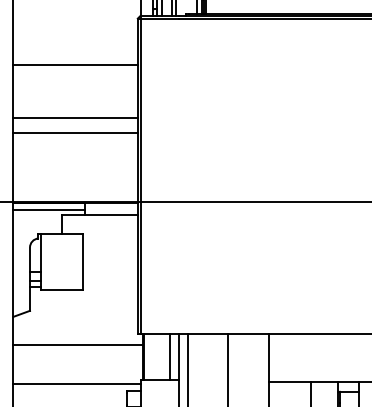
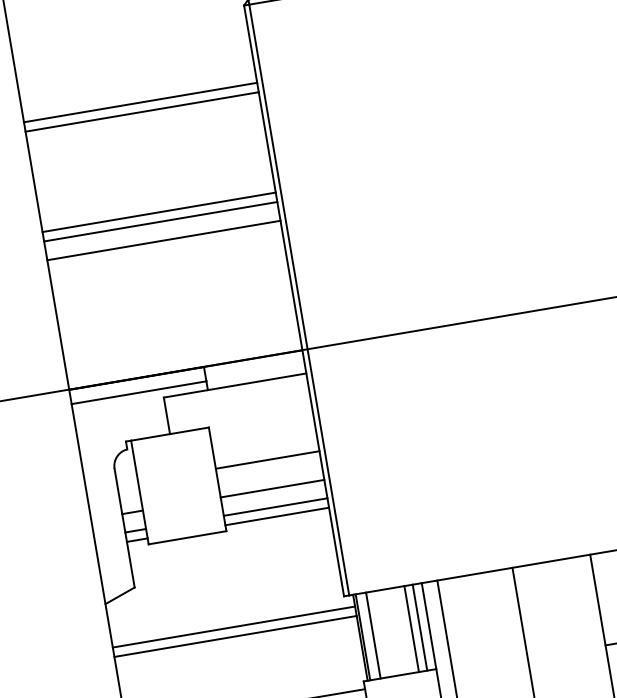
line: (75, 59) -> (140, 101), added
line: (75, 123) -> (160, 221), added
line: (109, 256) -> (266, 460), added
line: (109, 271) -> (271, 488), added
line: (109, 281) -> (274, 507), added
line: (109, 286) -> (275, 516), added
line: (77, 340) -> (233, 628), added
line: (149, 356) -> (373, 635), added
line: (174, 356) -> (419, 627), added

